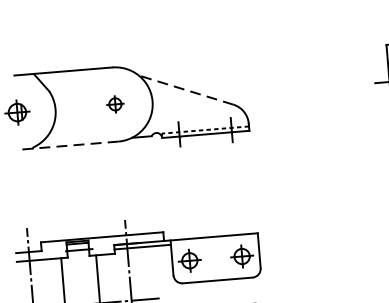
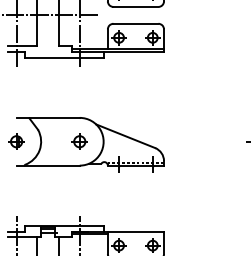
line: (185, 90) -> (125, 136), dashed -> solid
part: (115, 104) -> (79, 141), size x1.43
line: (70, 145) -> (48, 165), dashed -> solid

